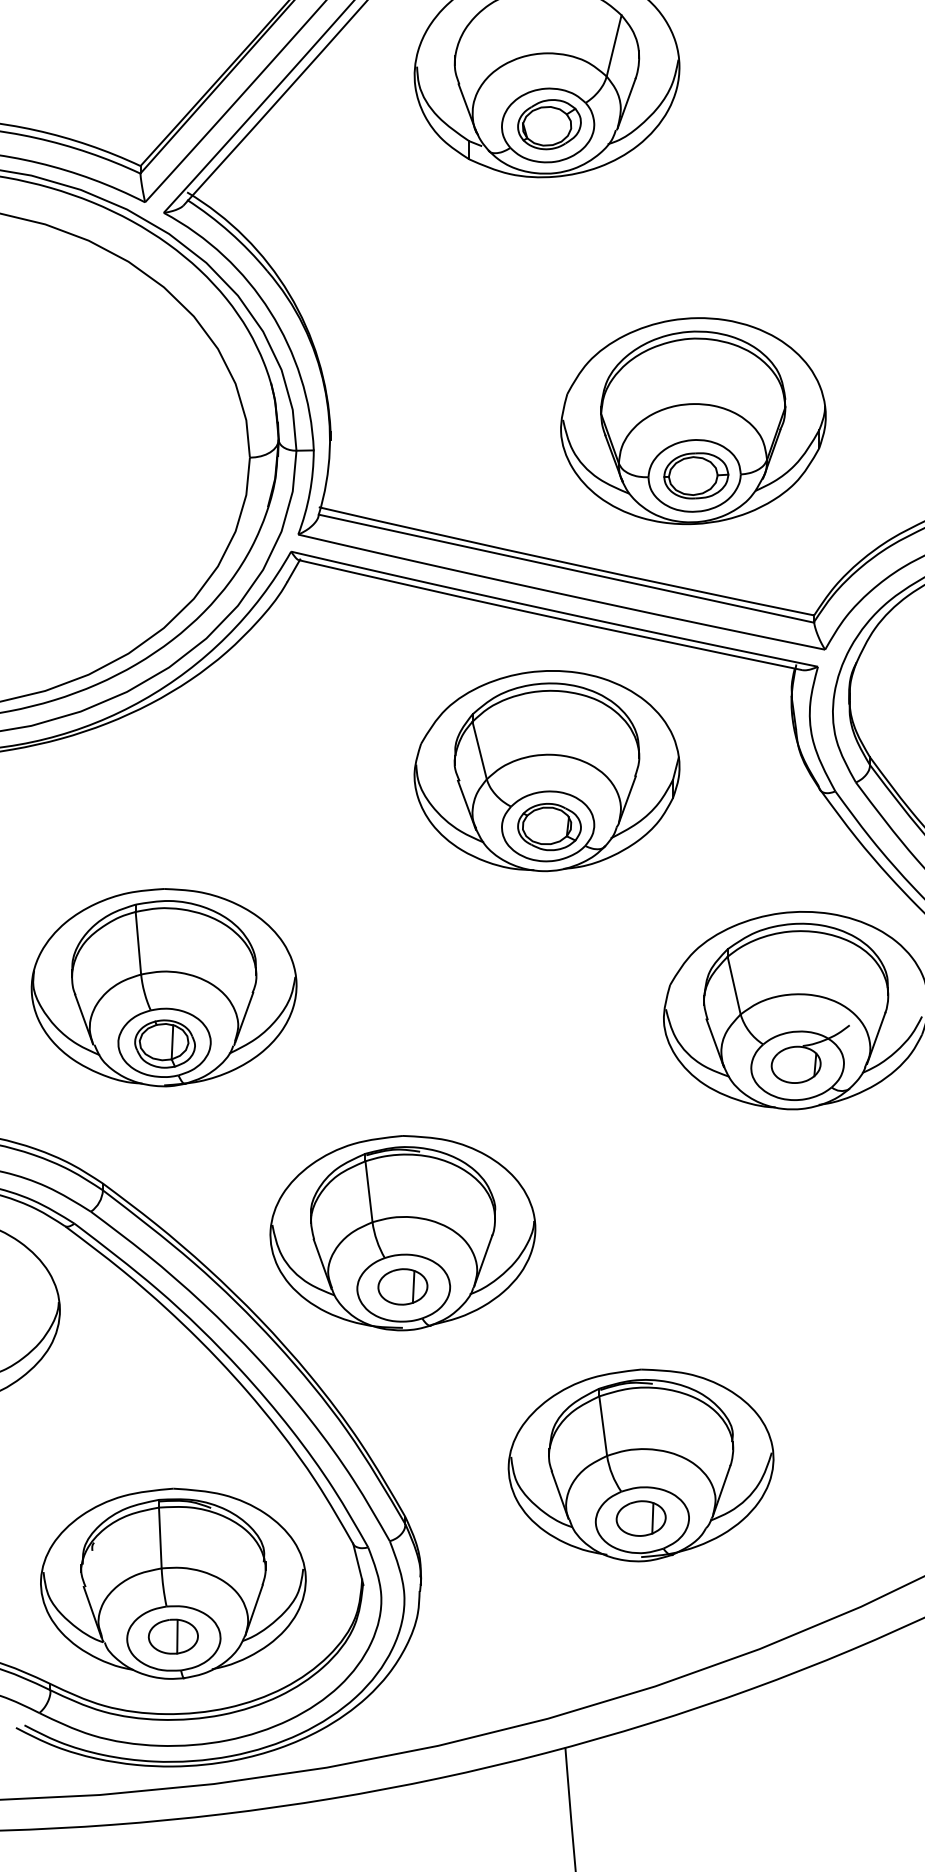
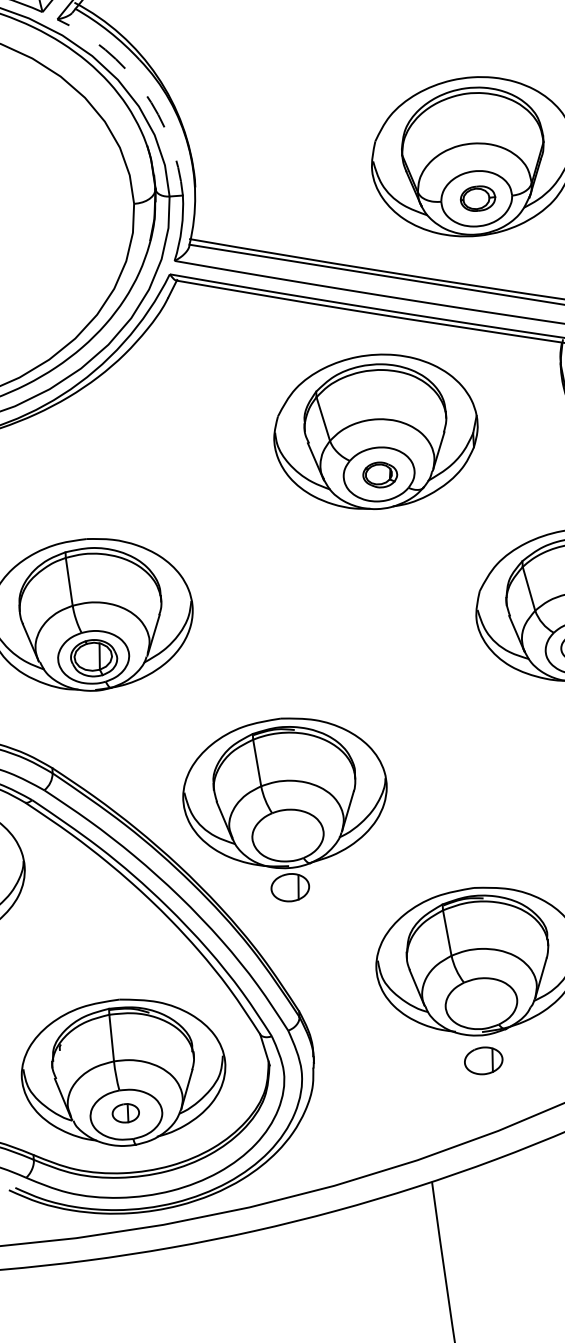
arc: (270, 311) -> (143, 90), solid -> dashed
part: (696, 475) -> (478, 198), size x0.7
part: (549, 827) -> (380, 475), size x0.7
part: (402, 1286) -> (289, 887), moved
part: (640, 1518) -> (483, 1060), moved
part: (172, 1636) -> (125, 1113), size x0.7

